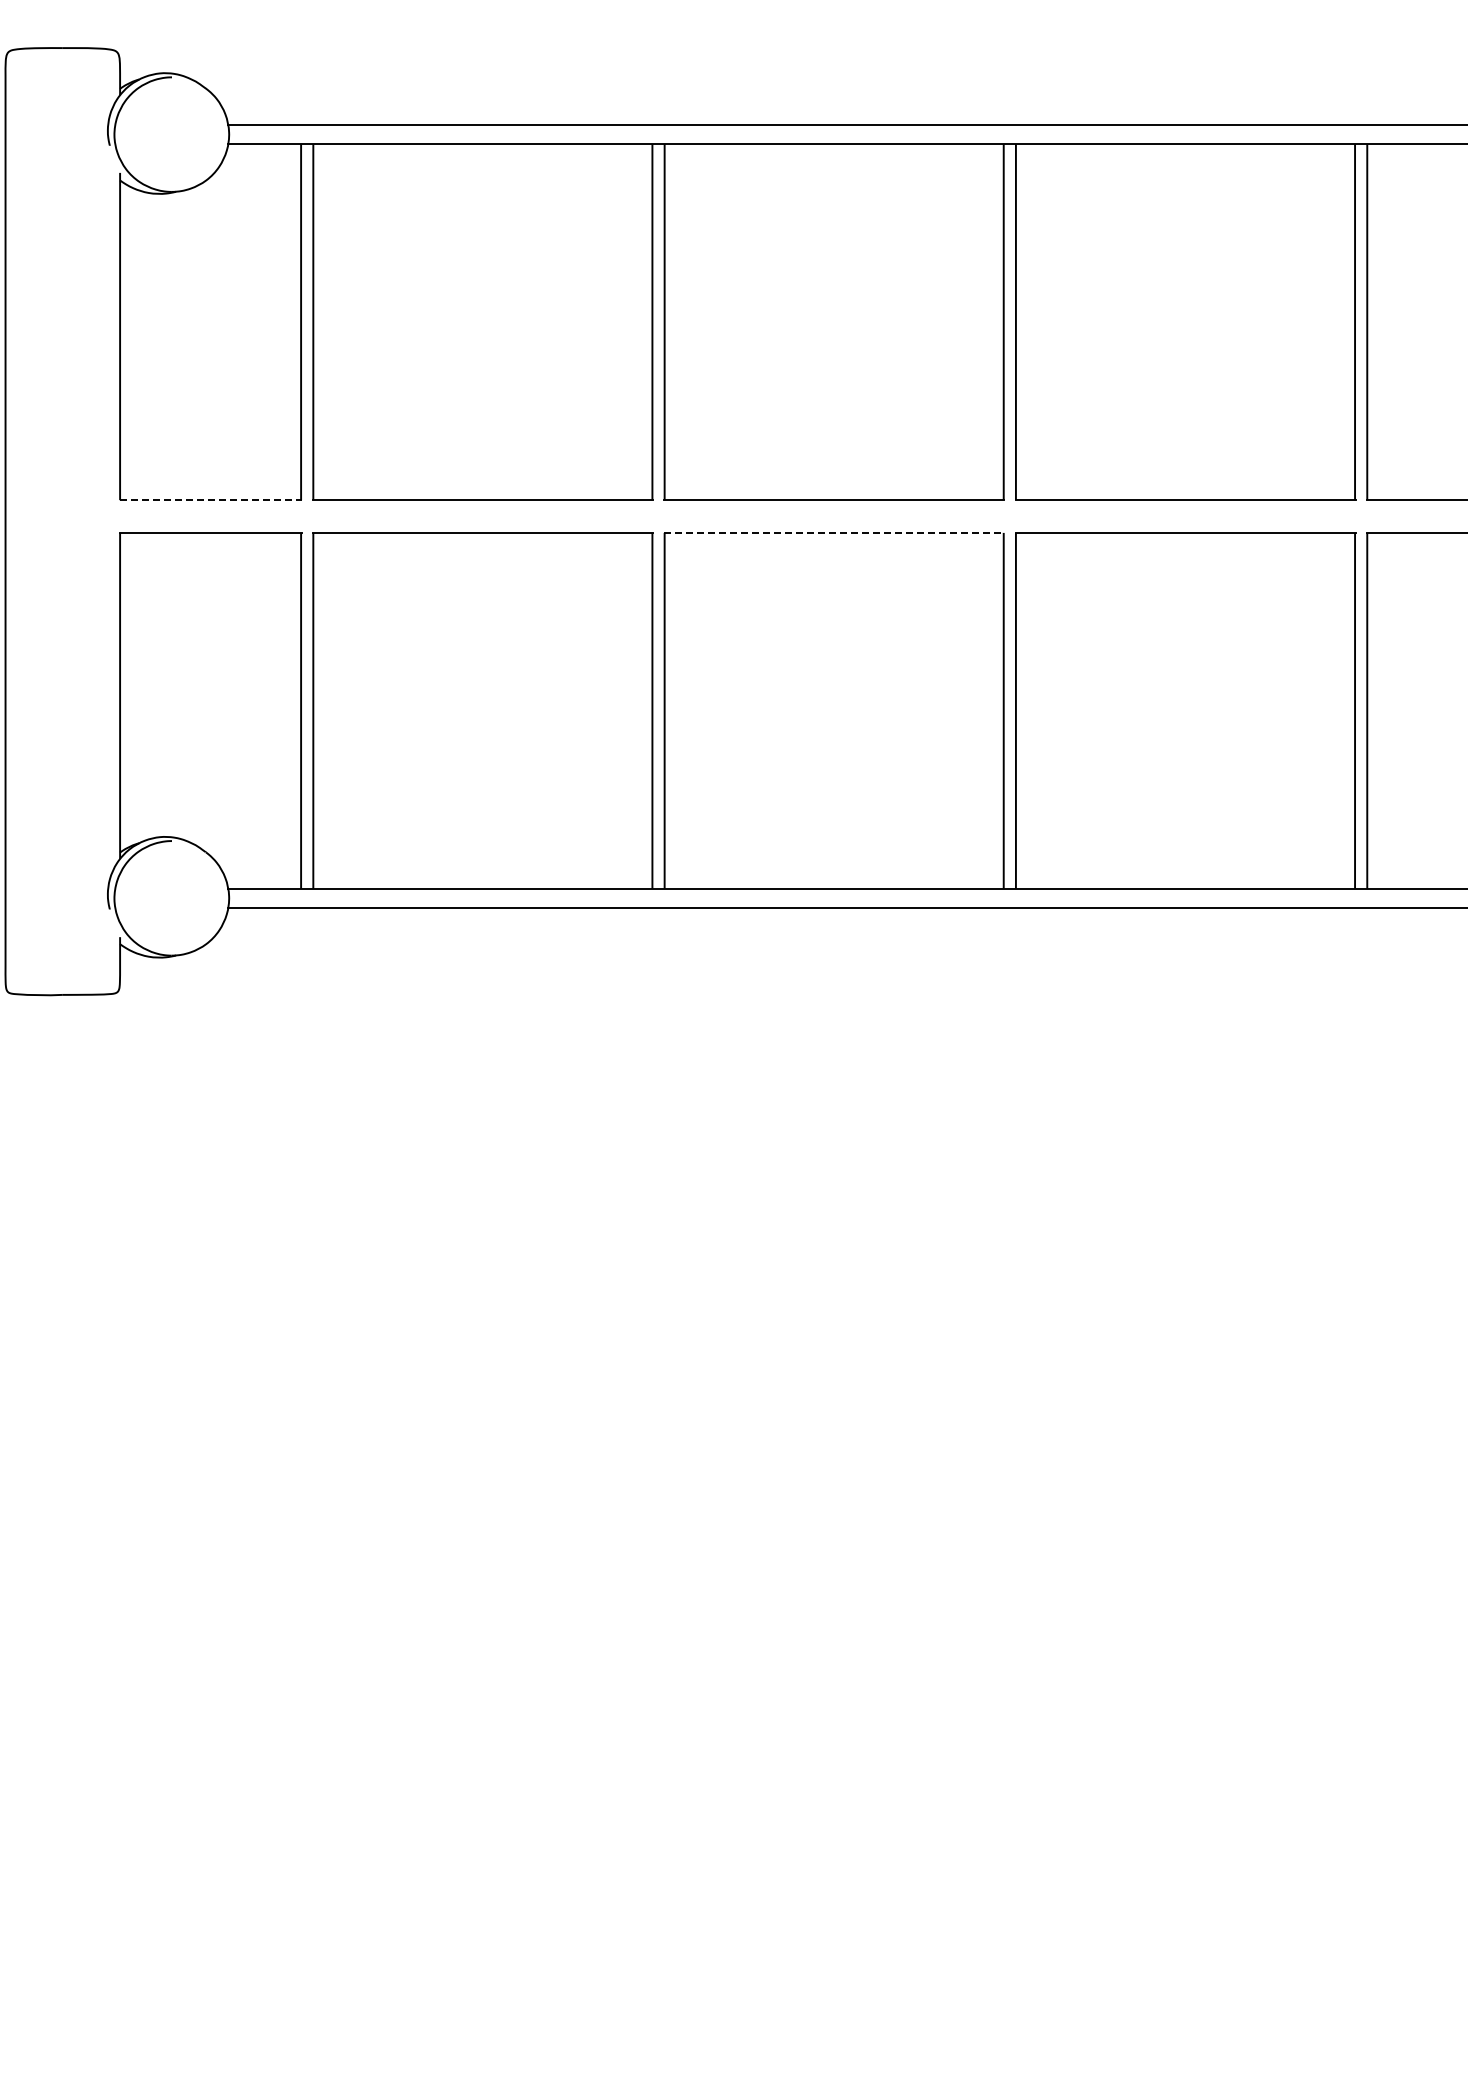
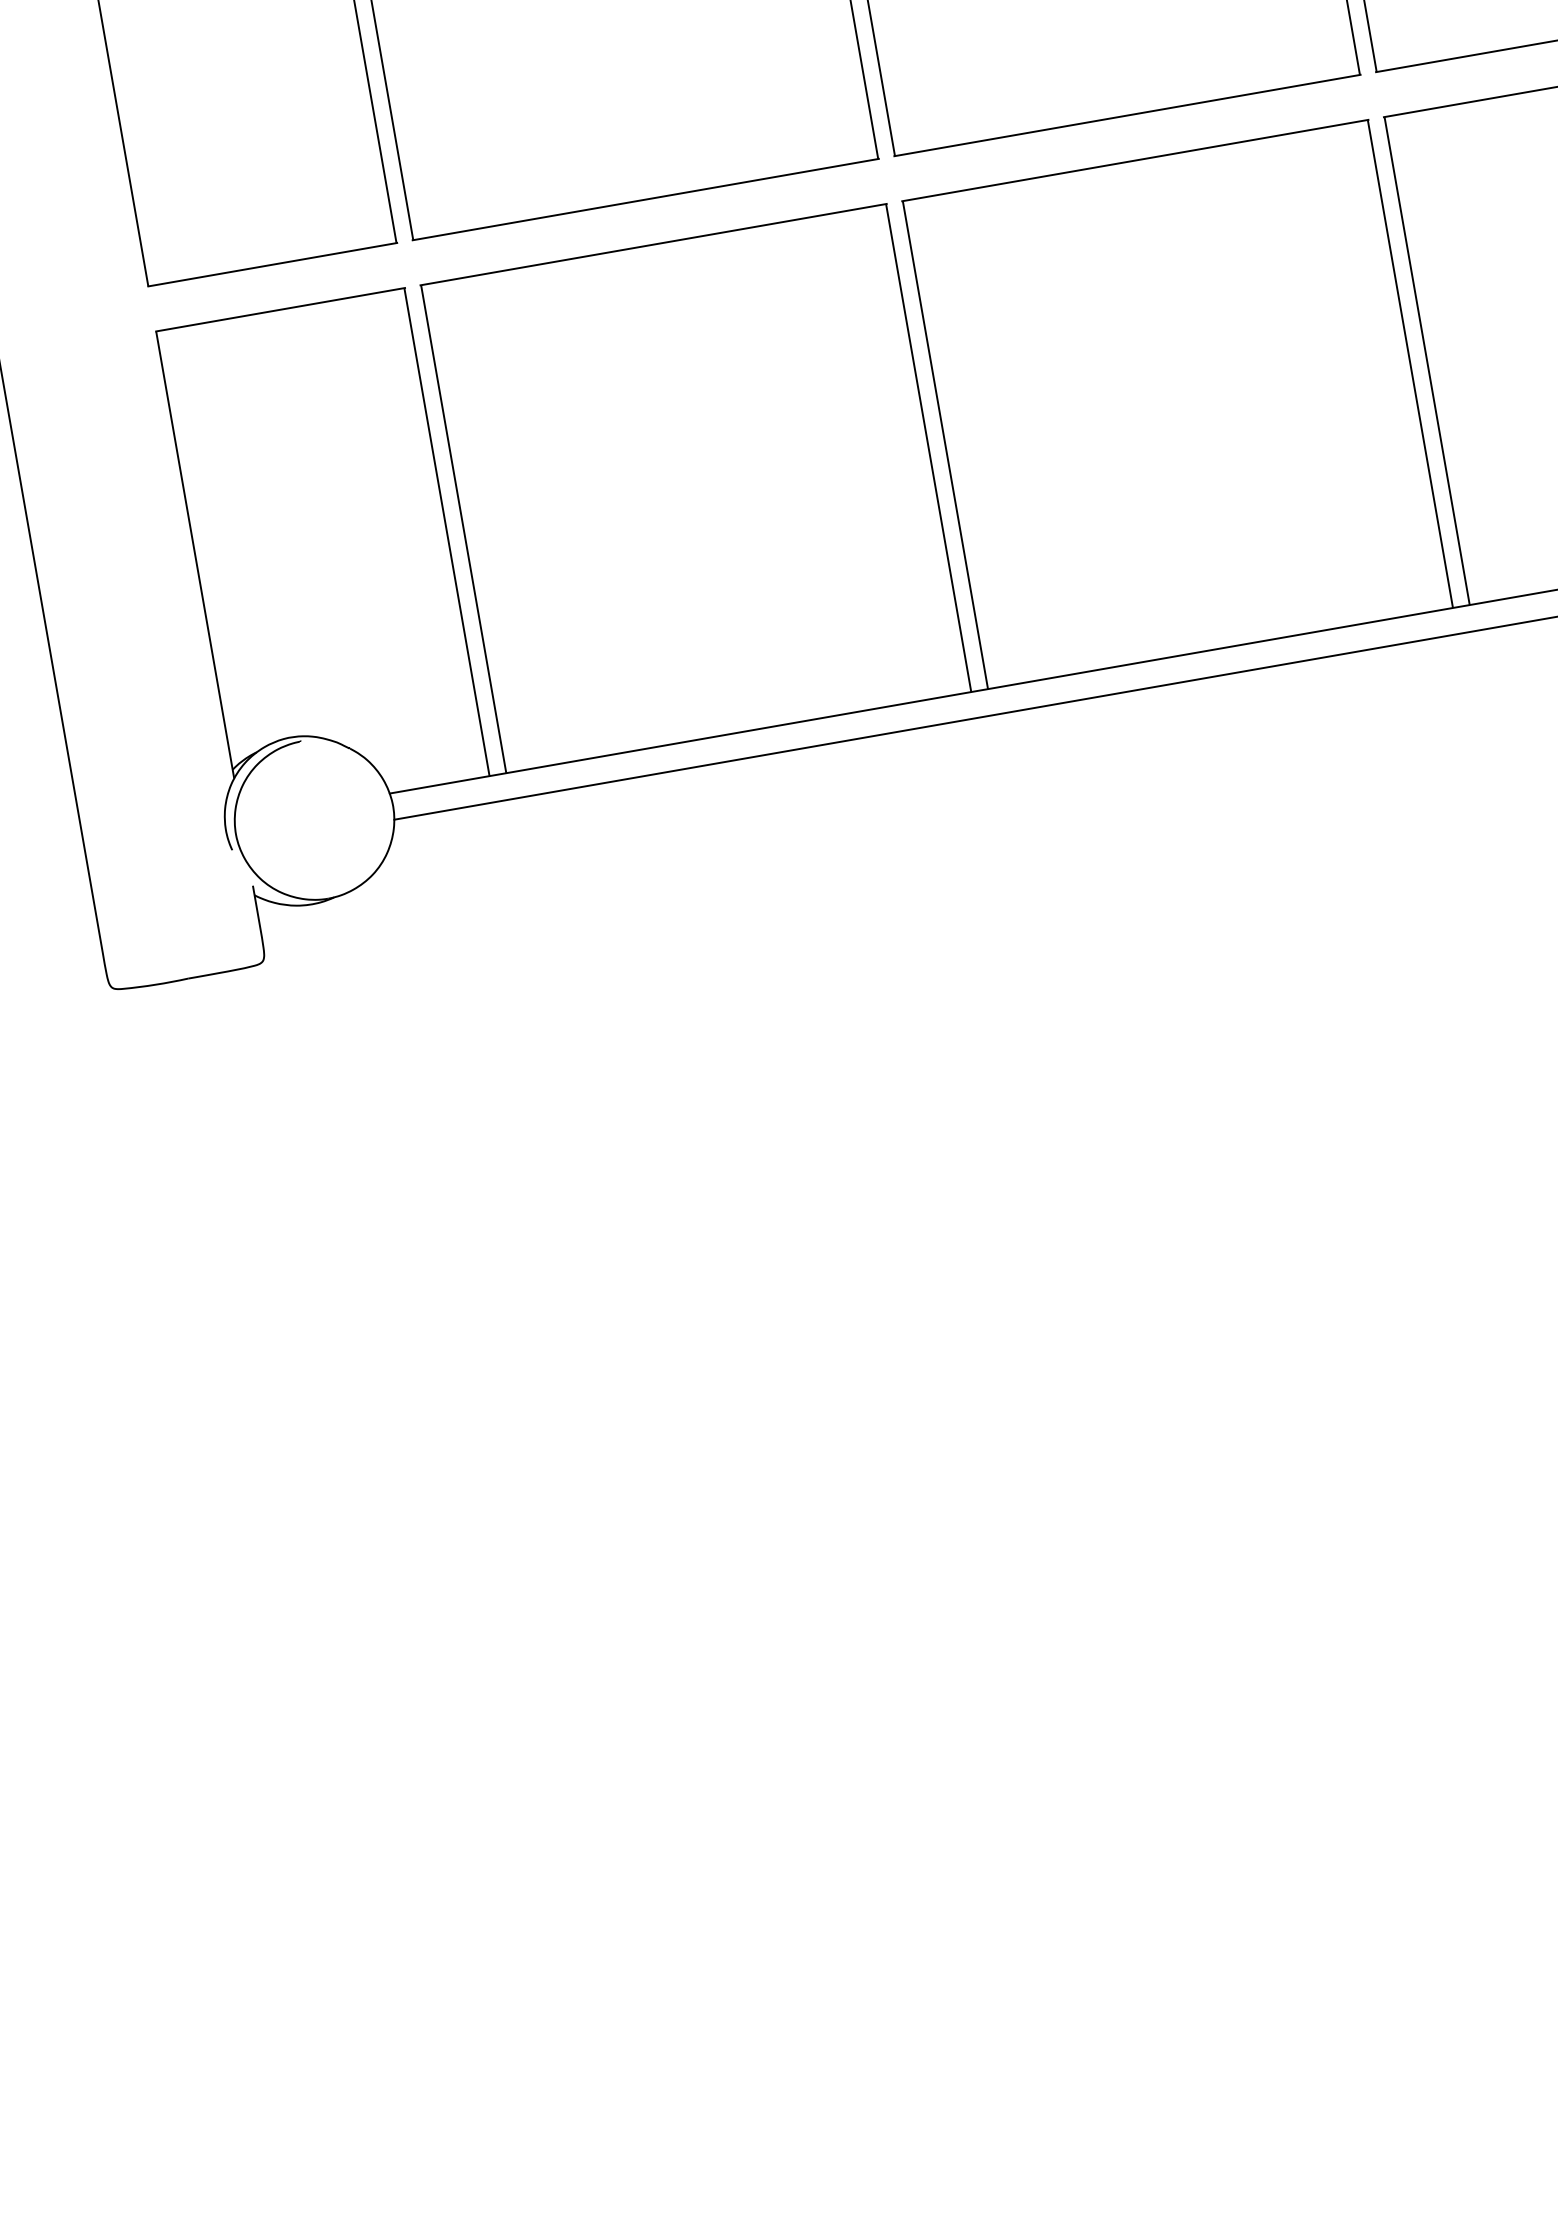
line: (210, 500) -> (272, 265), dashed -> solid
line: (834, 532) -> (1135, 159), dashed -> solid

